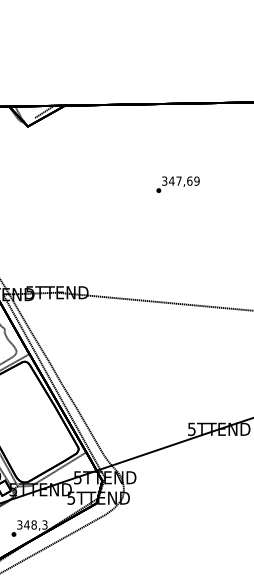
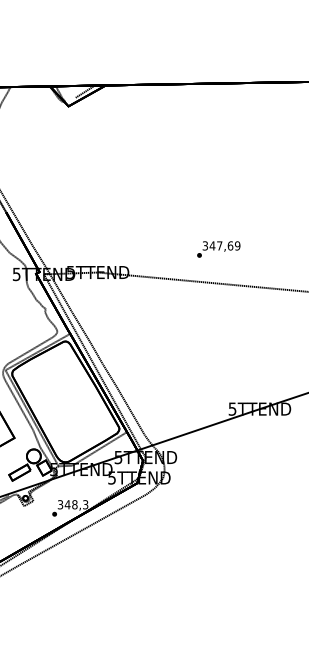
text: (177, 184) -> (218, 249), moved

